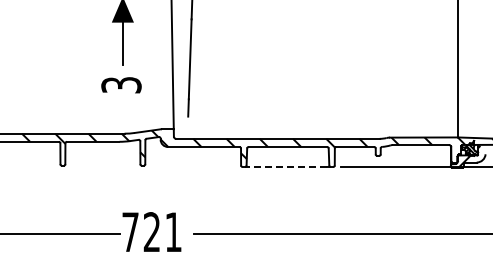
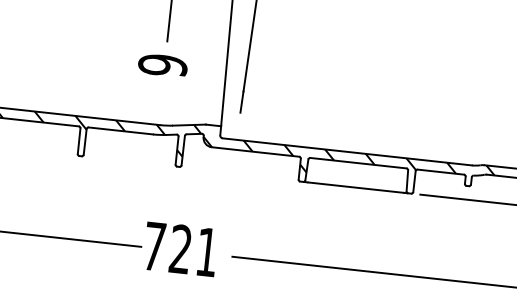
text: (121, 84) -> (163, 64), 3 -> 9
line: (287, 166) -> (355, 186), dashed -> solid

